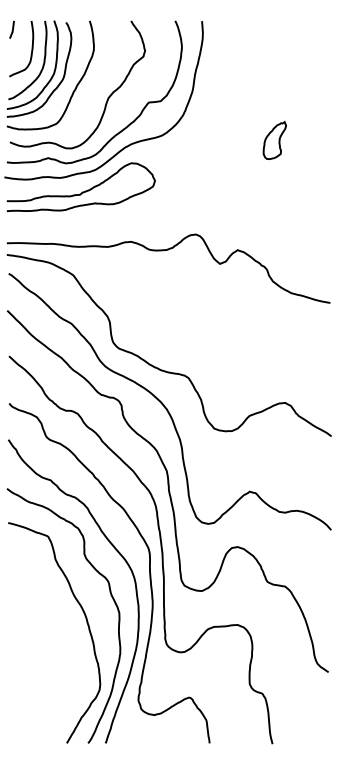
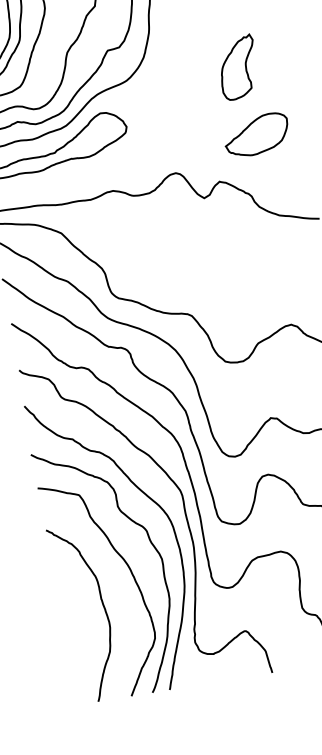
part: (274, 140) -> (237, 67), size x1.67
part: (281, 210) -> (256, 135), added
curve: (53, 651) -> (103, 607), added

